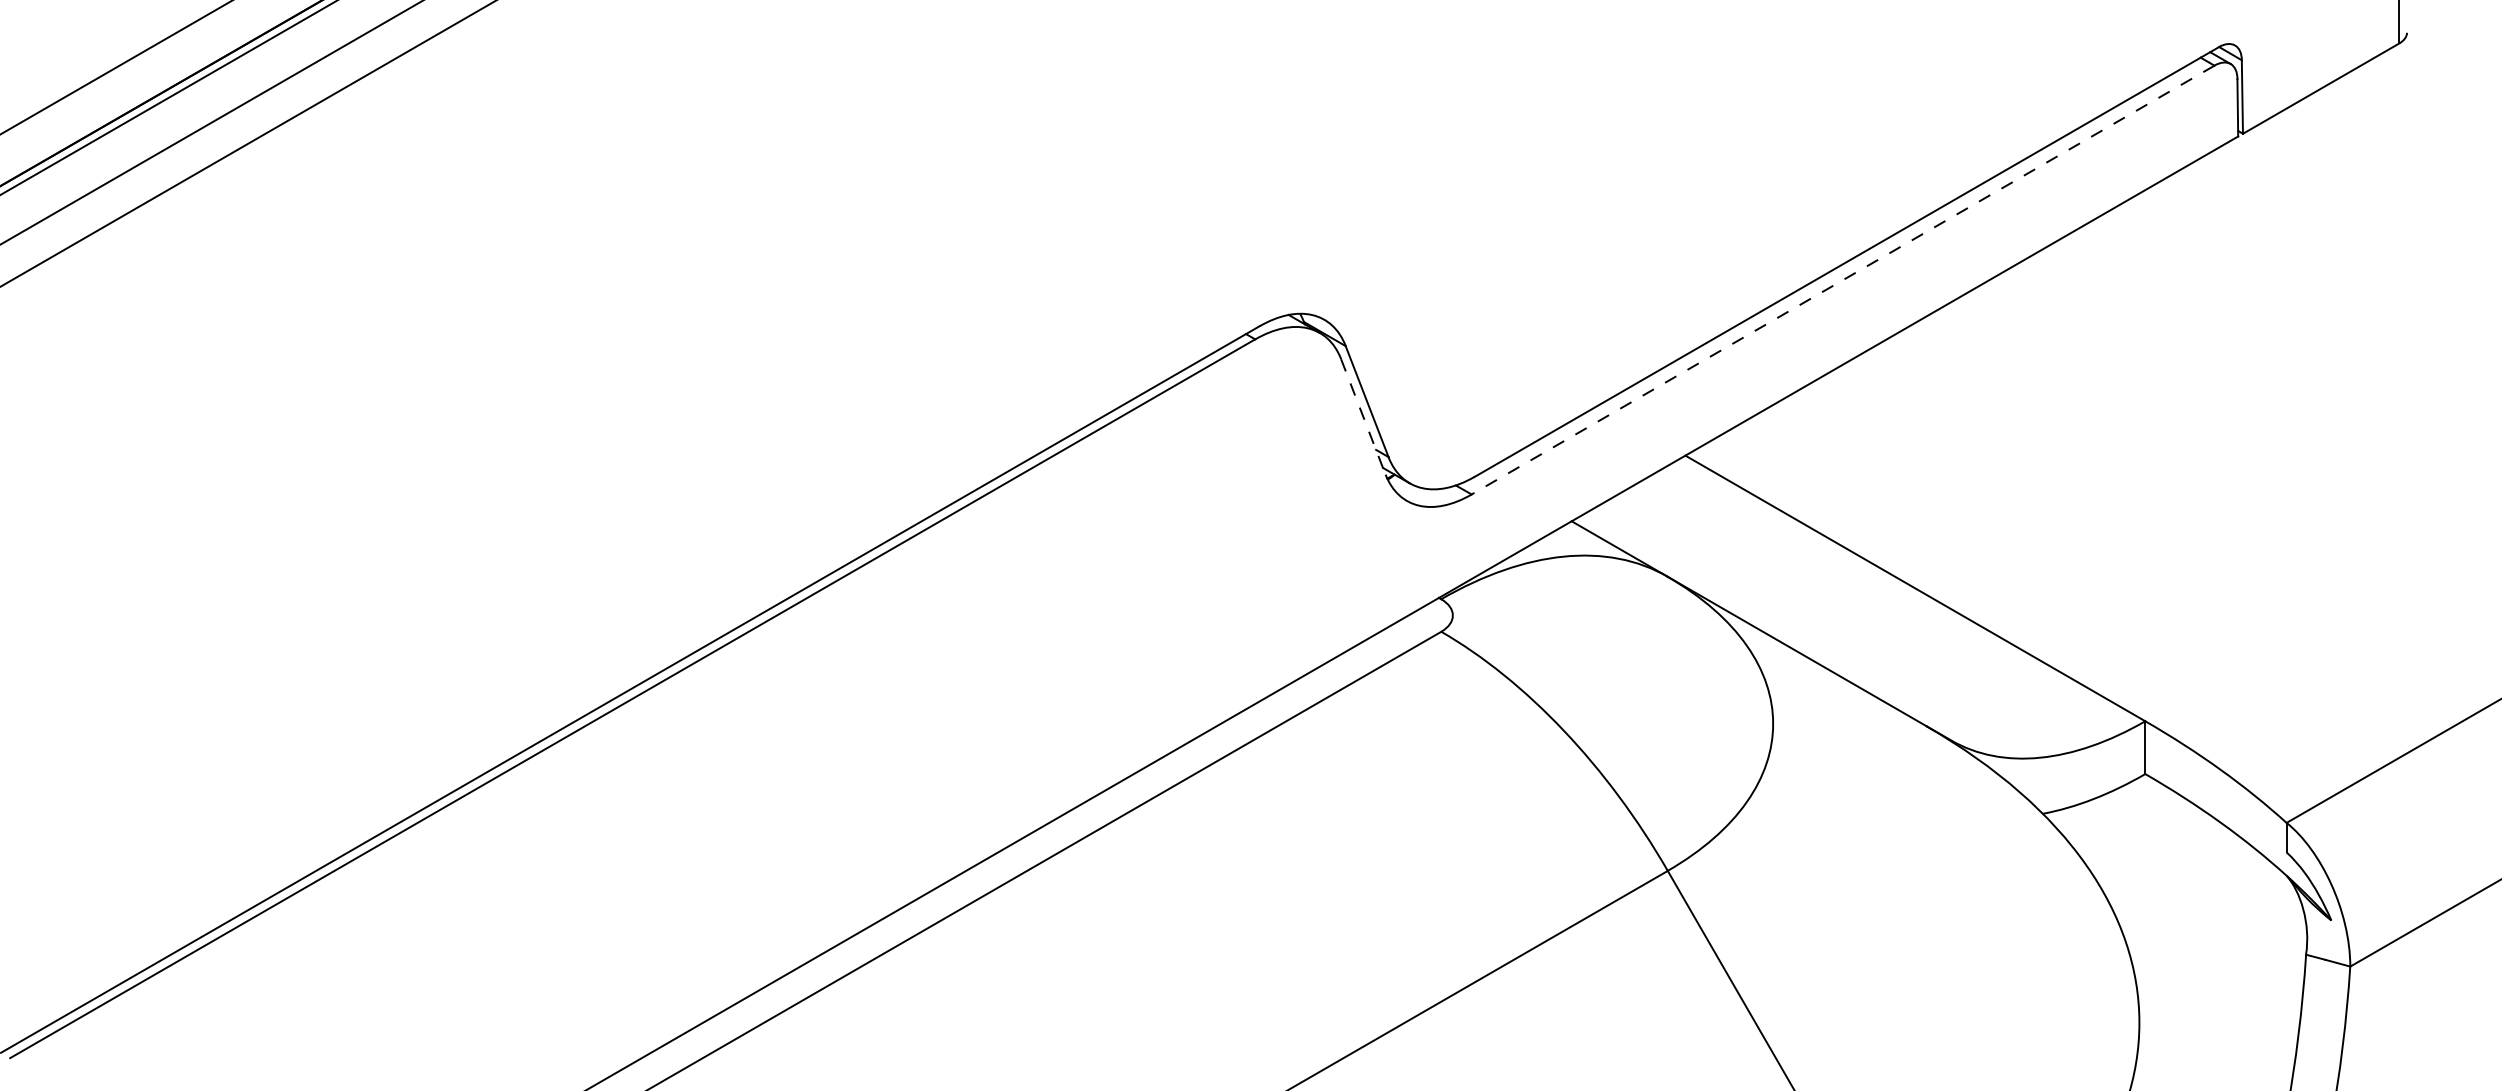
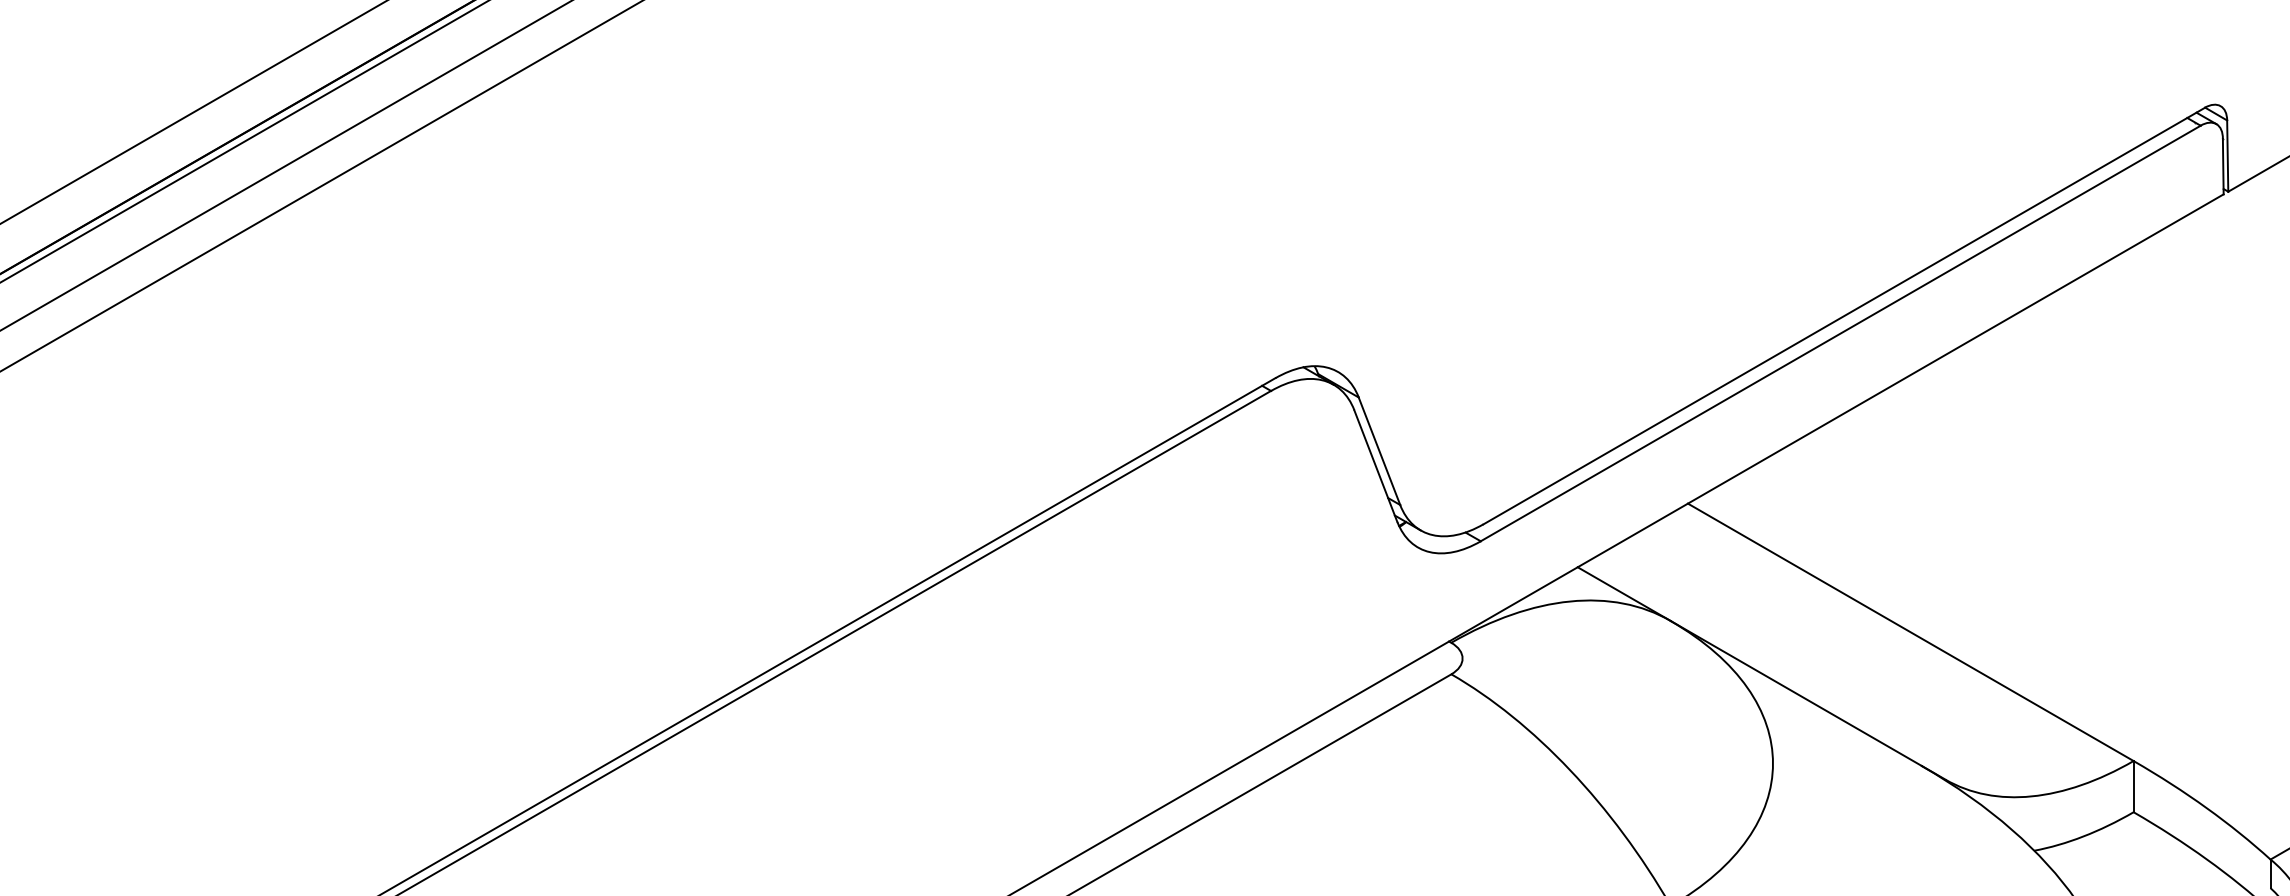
line: (1843, 280) -> (1841, 333), dashed -> solid
line: (1363, 416) -> (1375, 465), dashed -> solid

